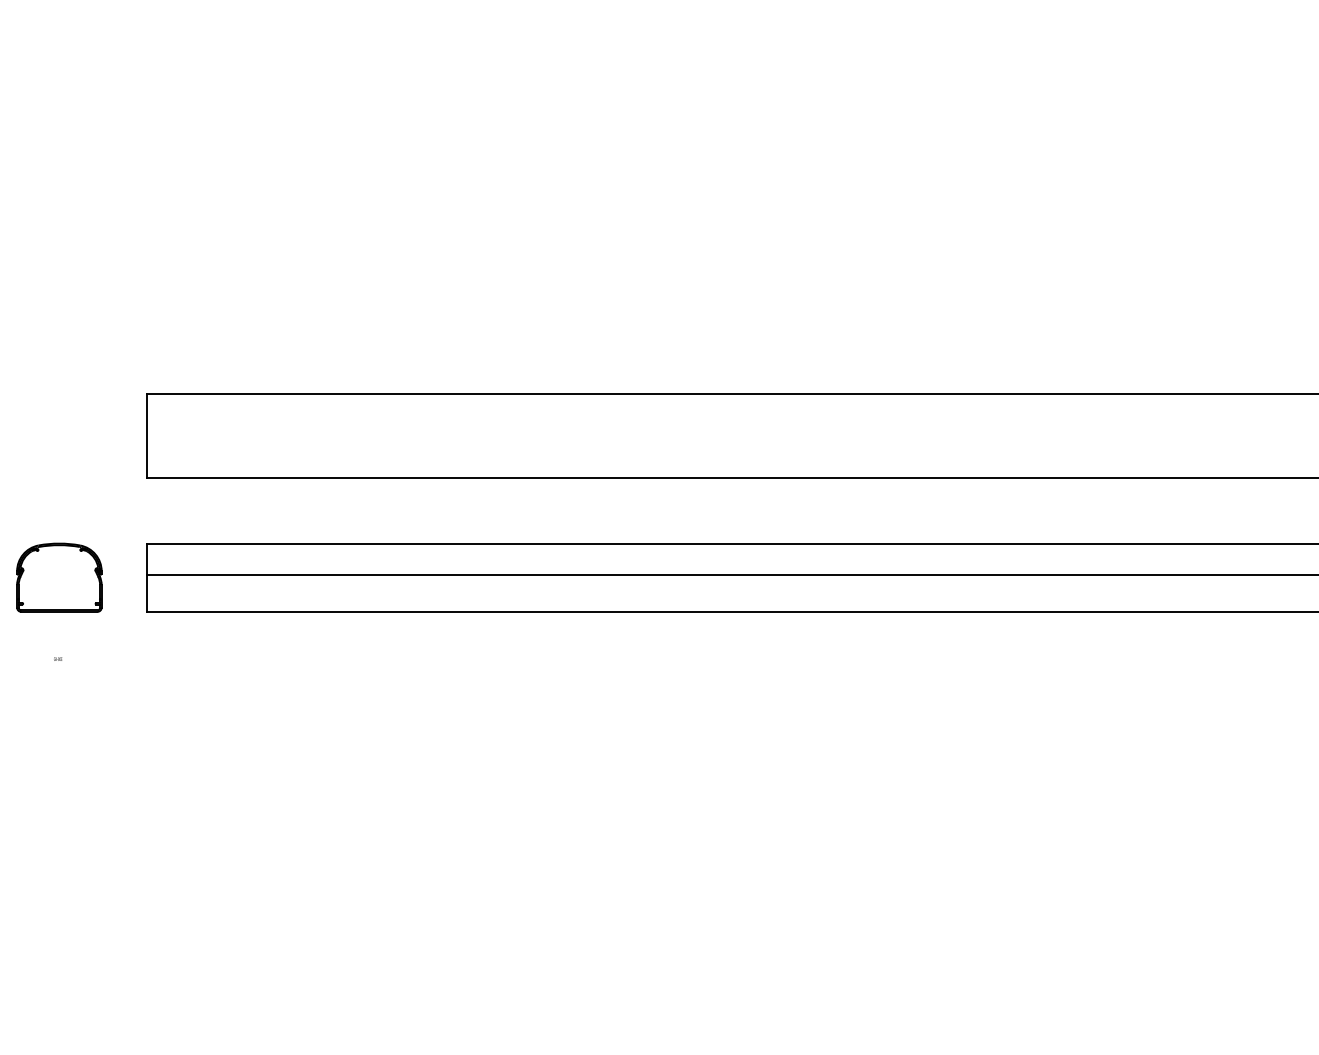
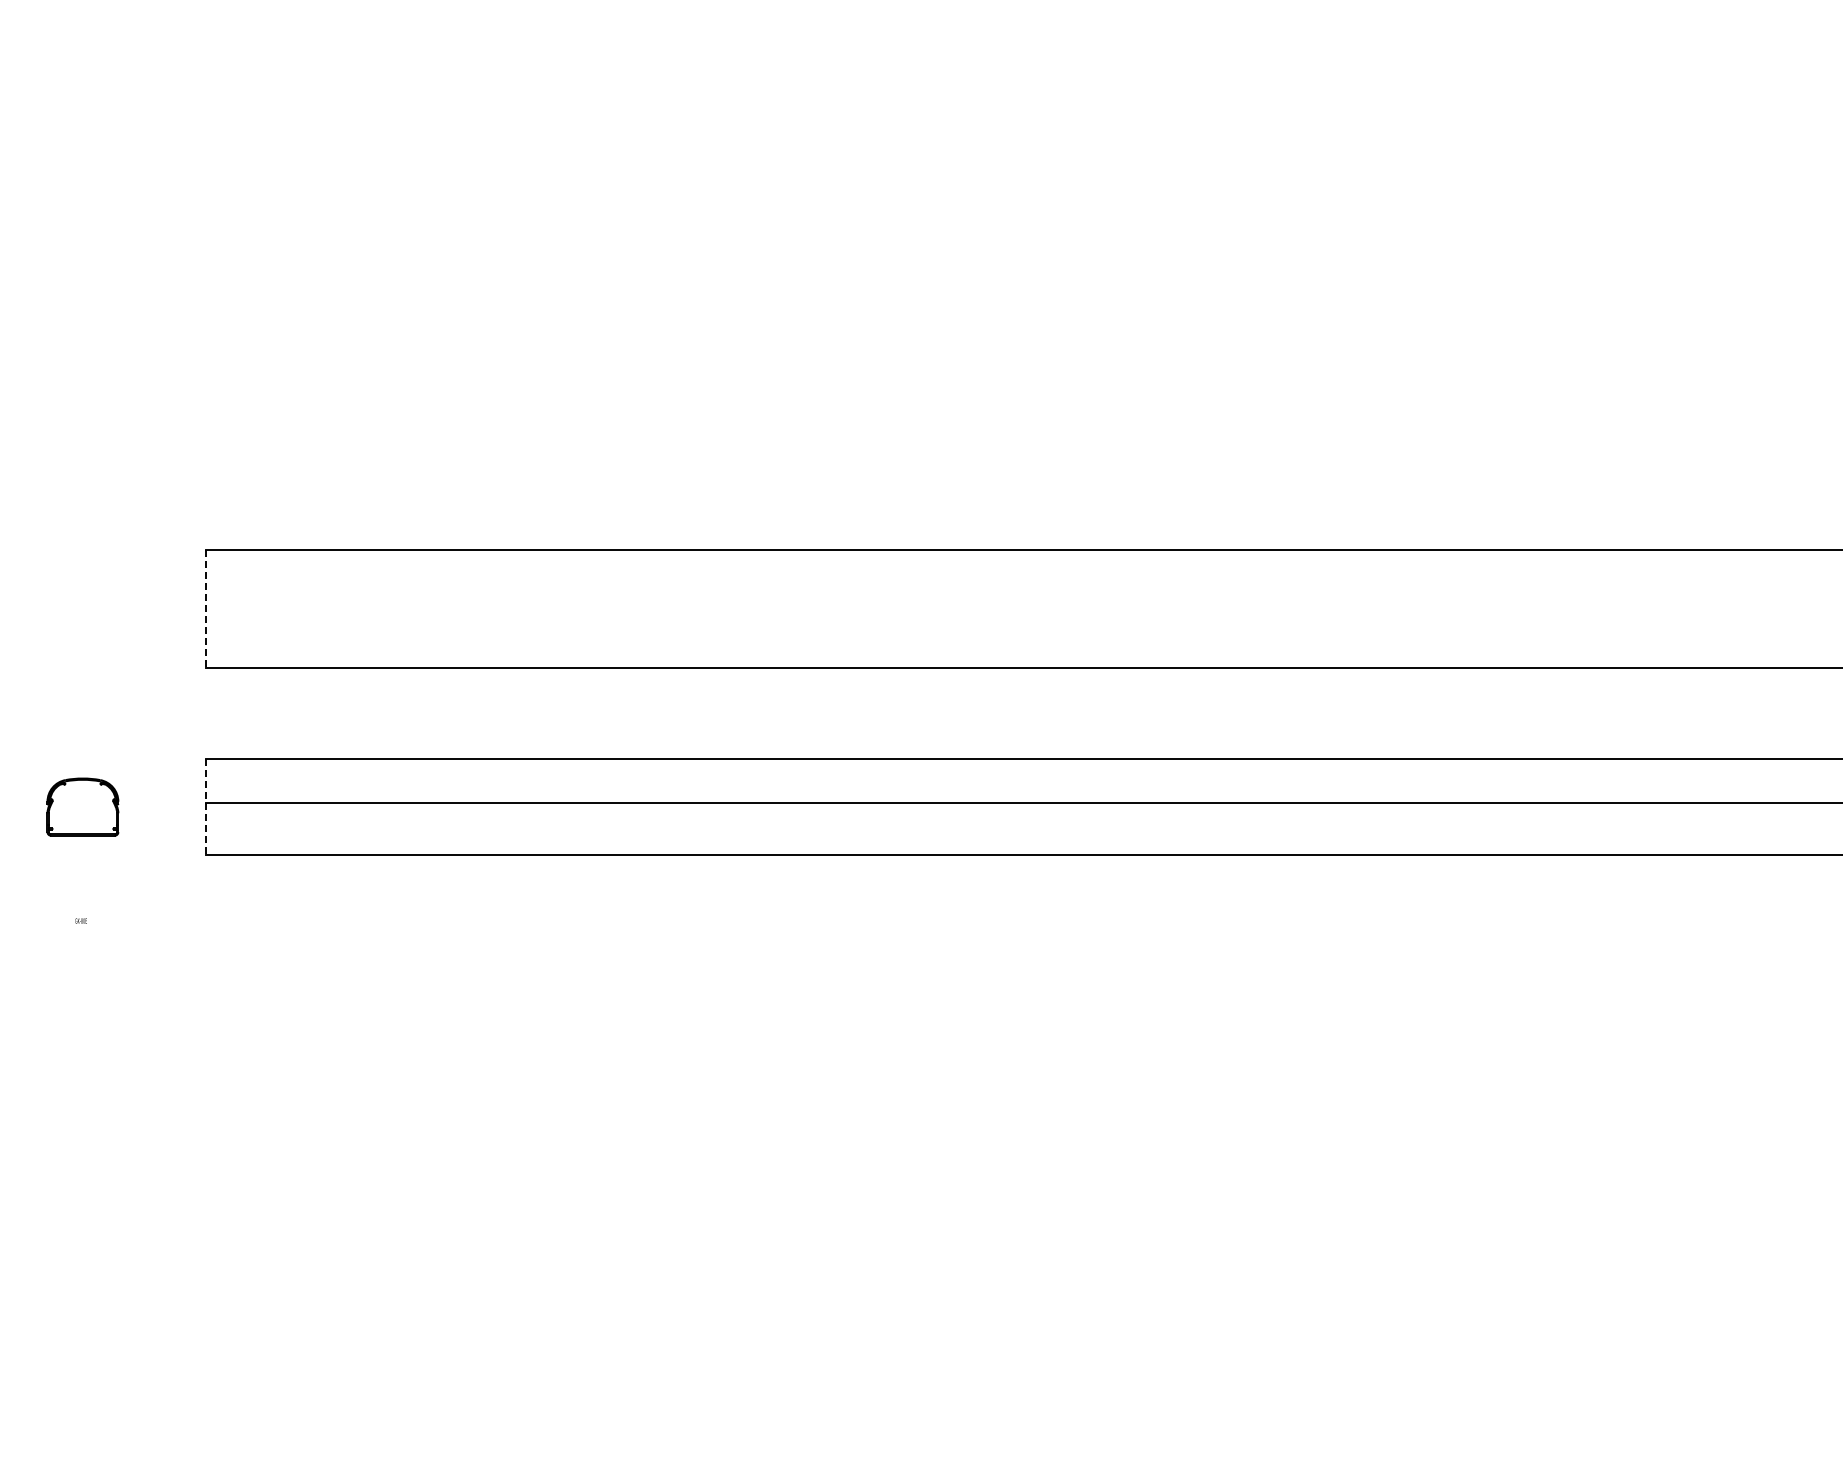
line: (147, 436) -> (206, 609), solid -> dashed
part: (59, 577) -> (82, 806), size x0.6
line: (147, 577) -> (206, 807), solid -> dashed

